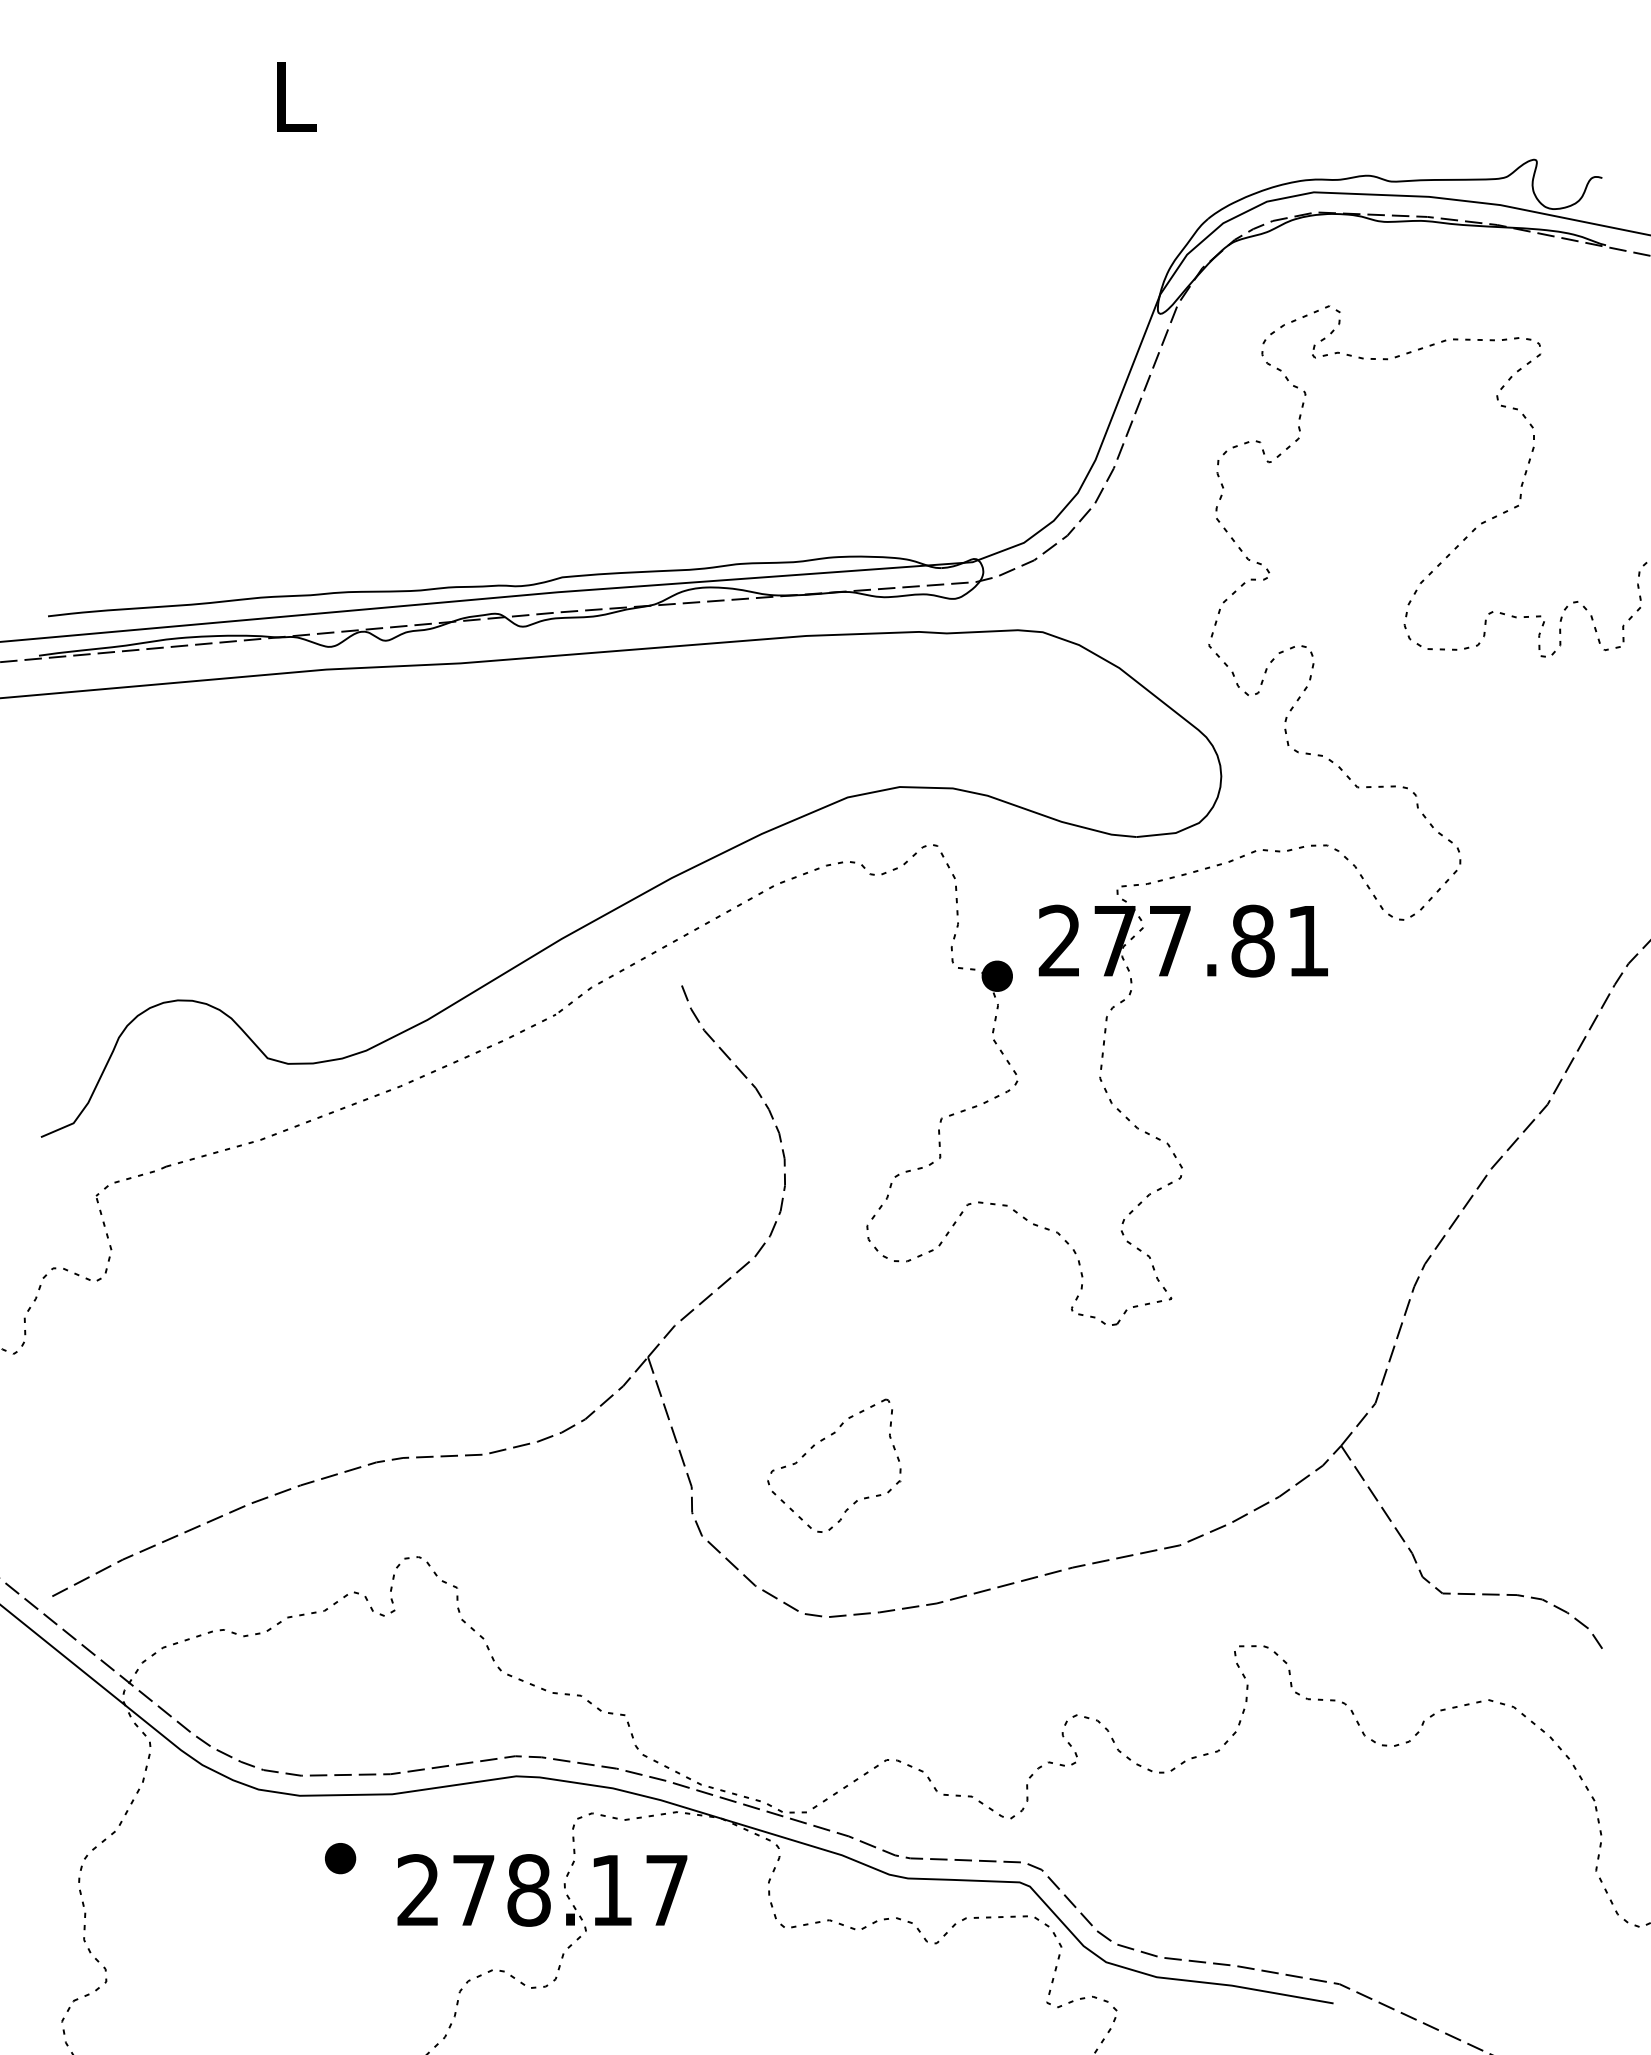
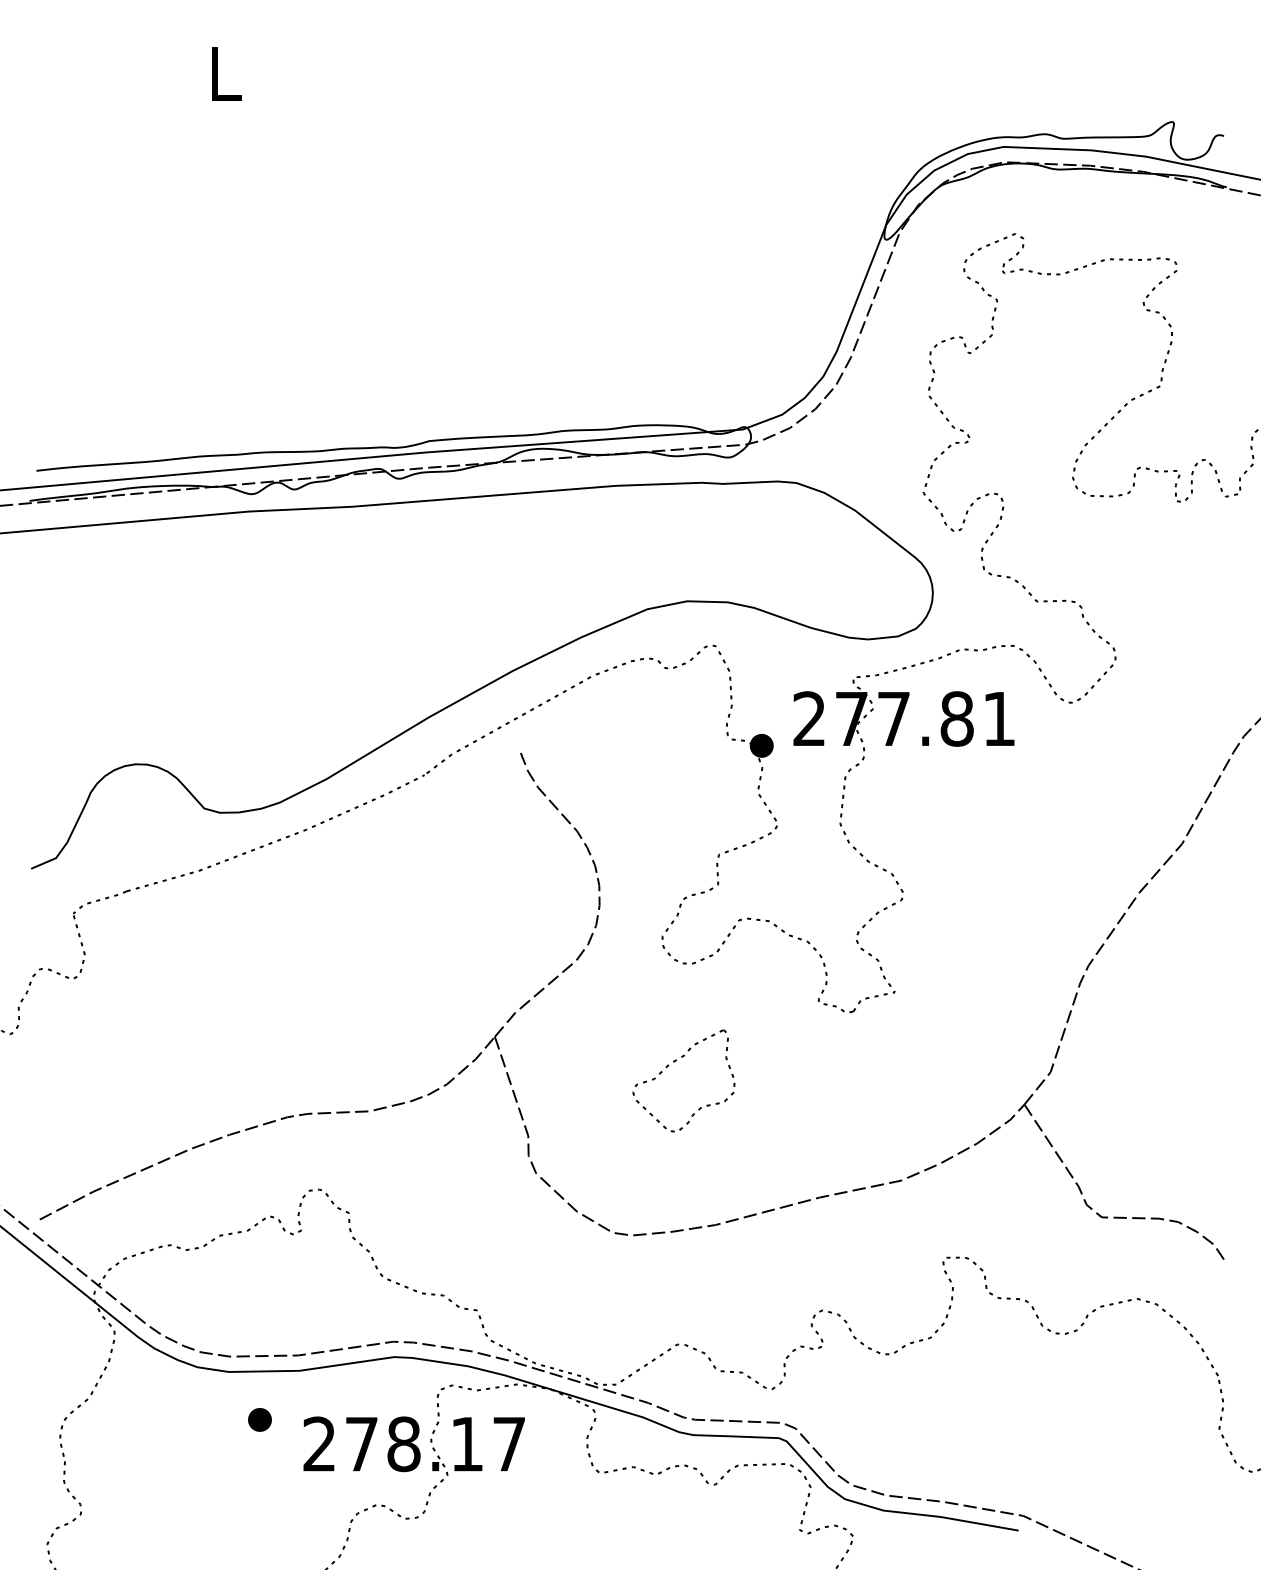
part: (821, 1441) -> (674, 1062), moved

